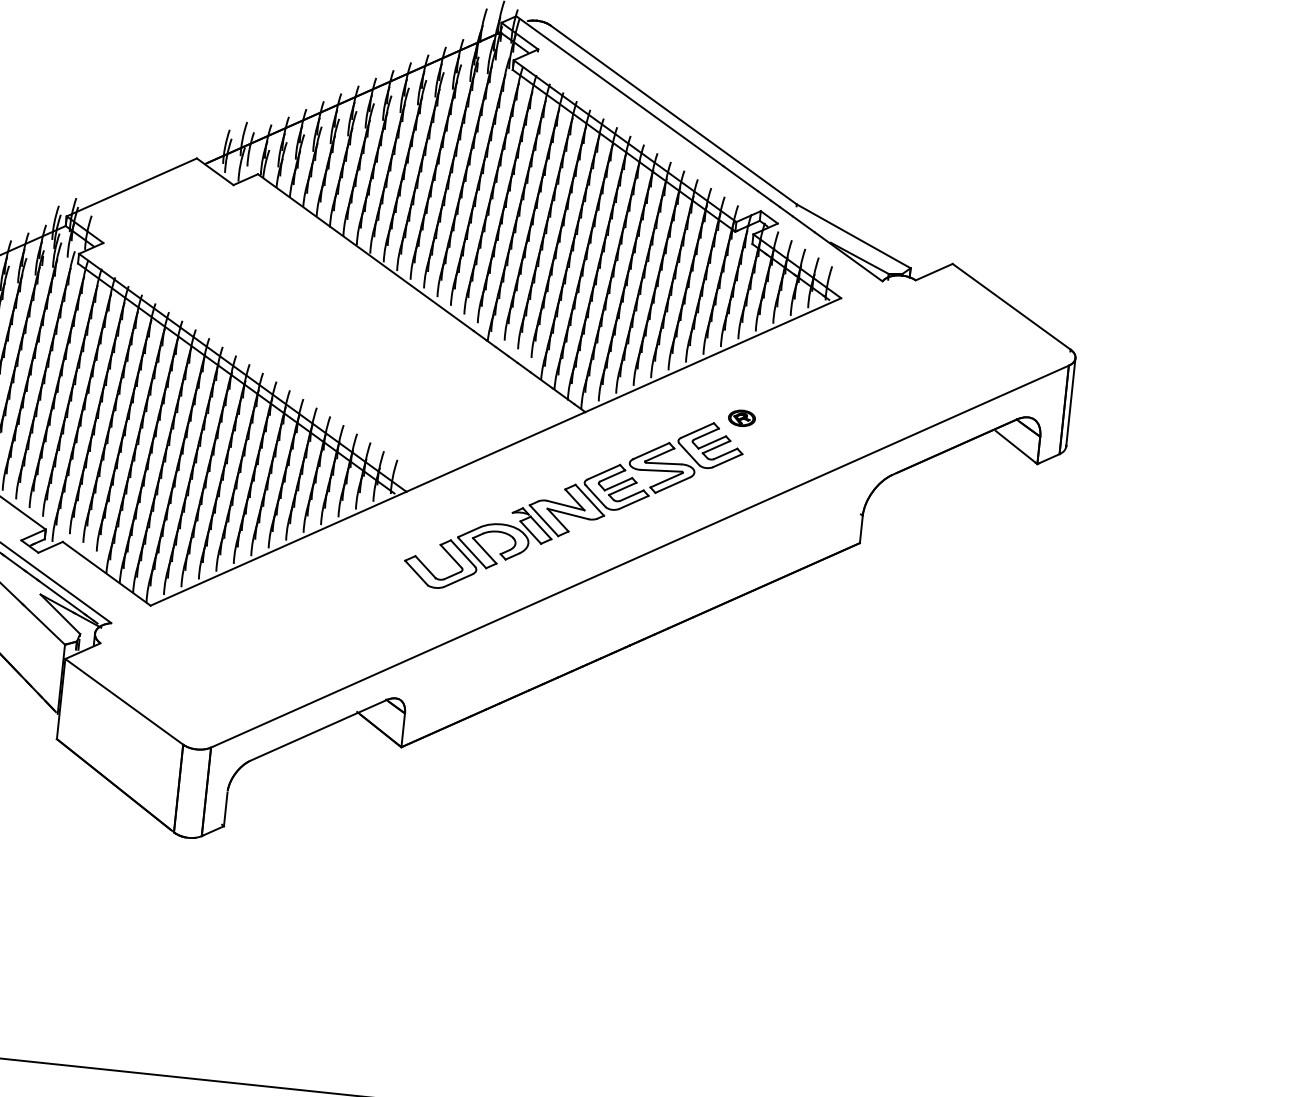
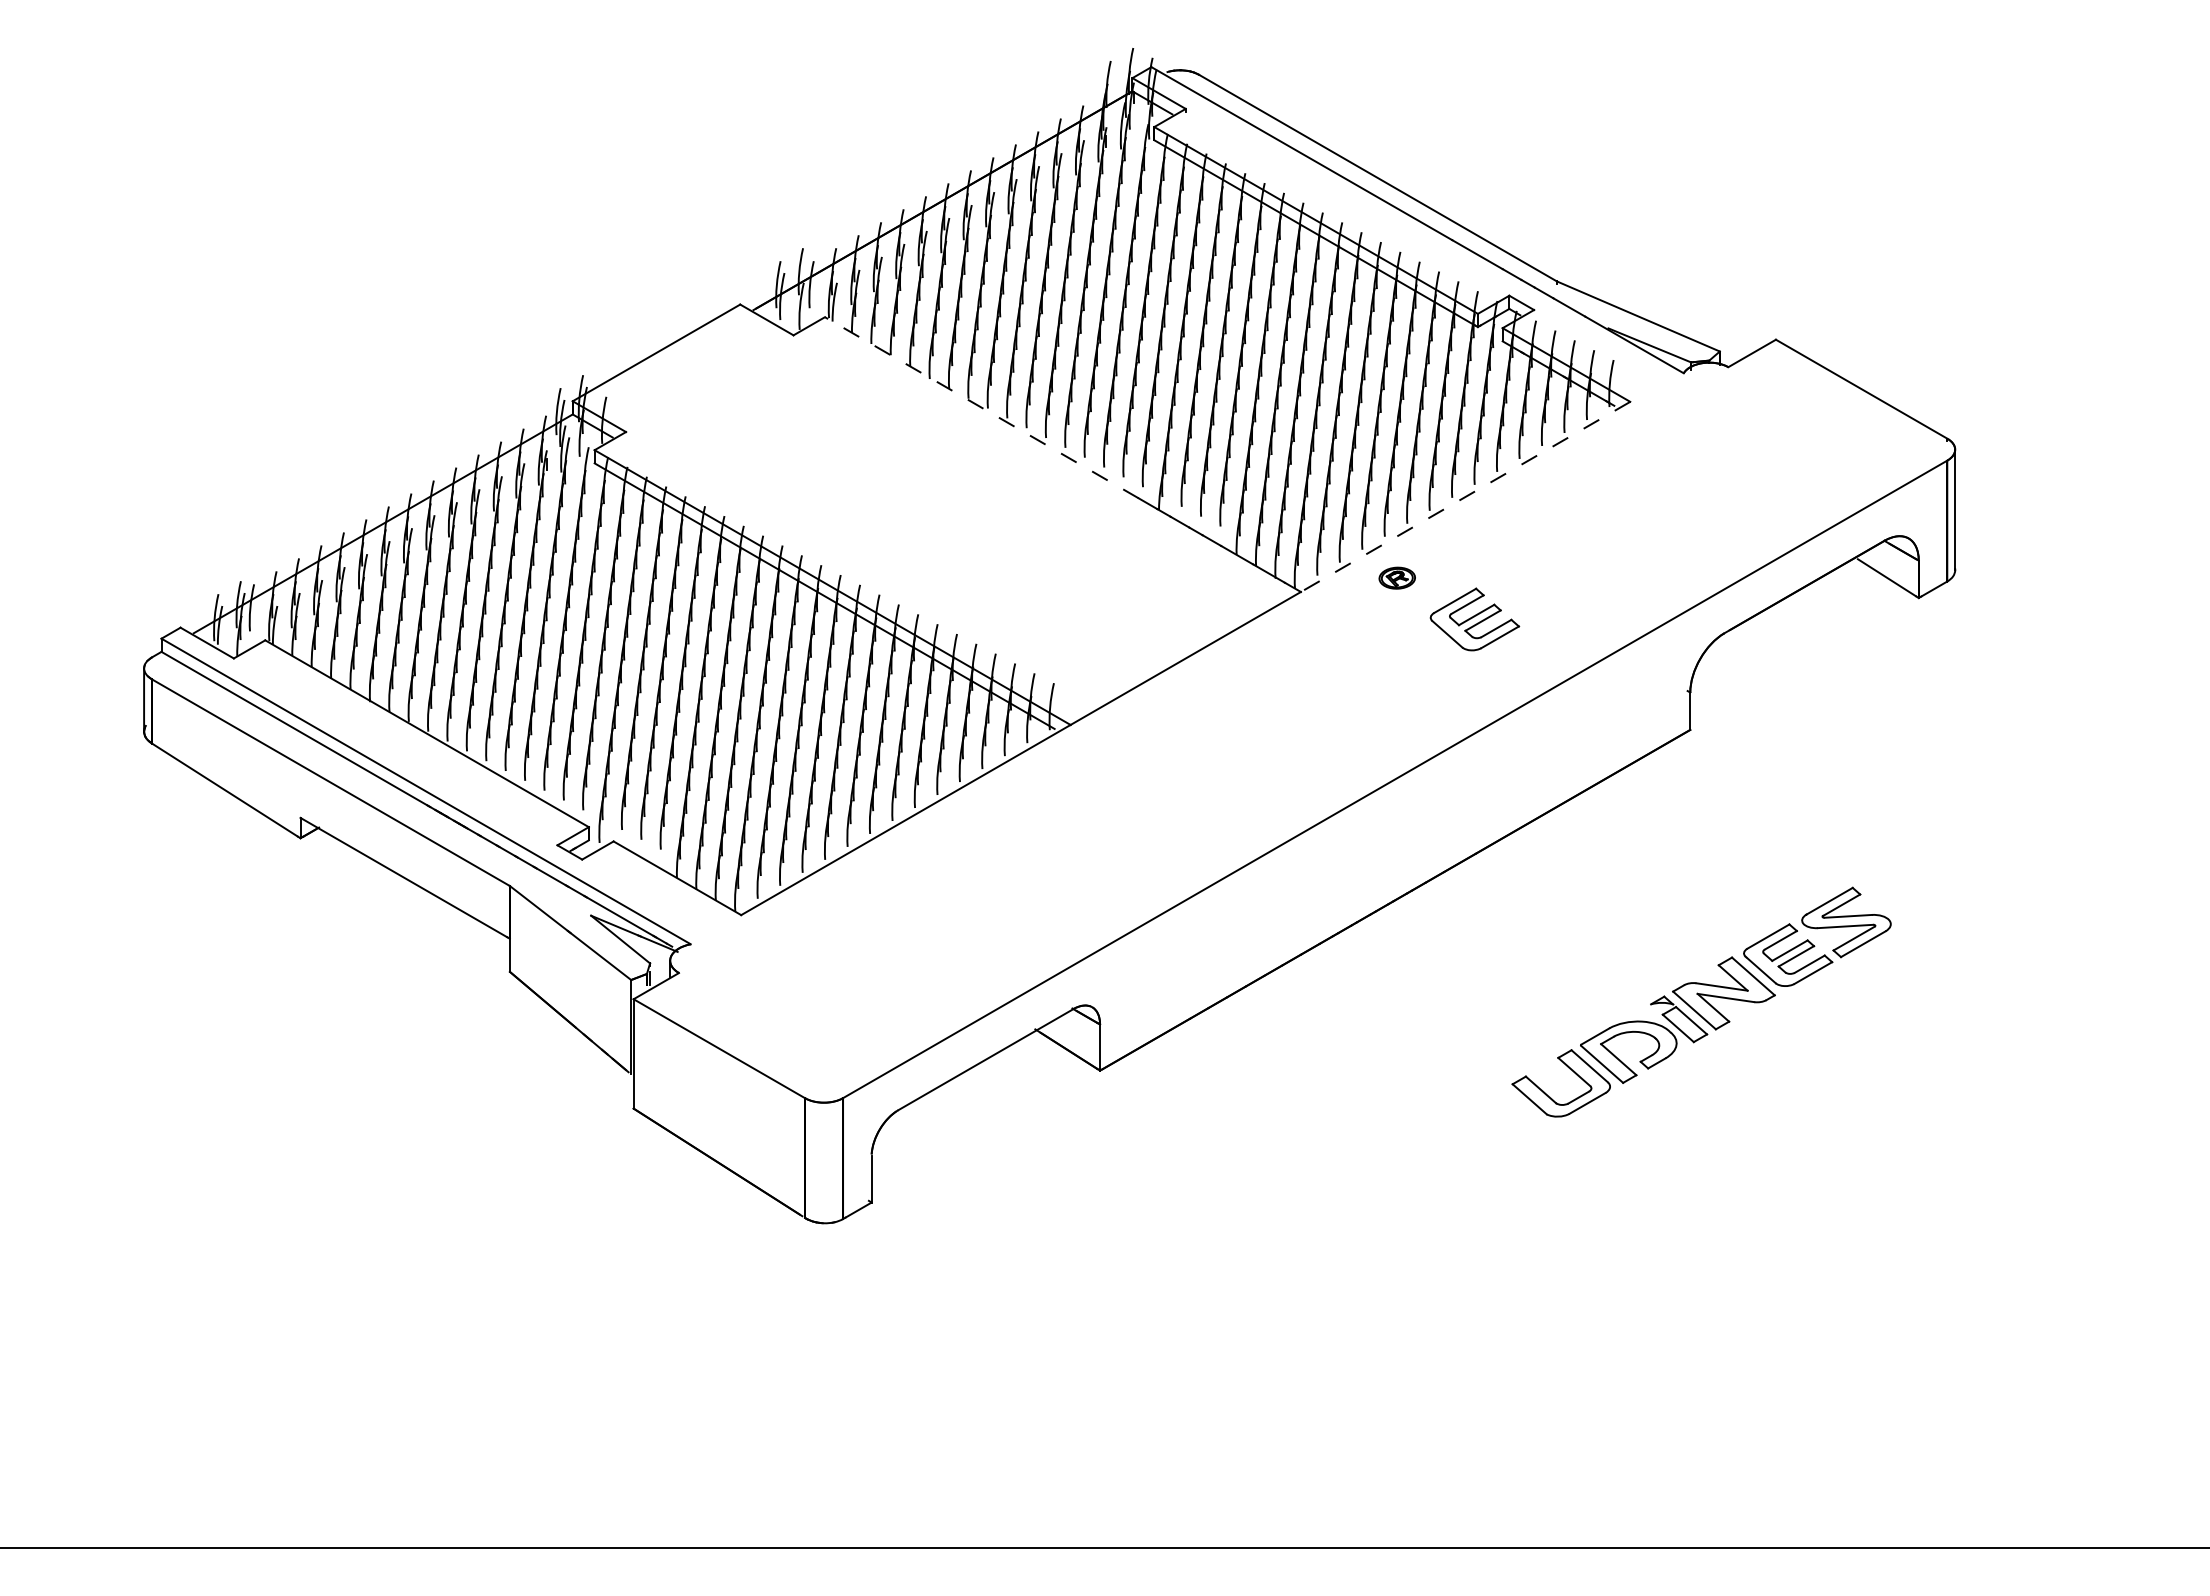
line: (365, 252) -> (981, 407), solid -> dashed
line: (713, 355) -> (1465, 497), solid -> dashed
part: (741, 417) -> (1396, 577), moved
part: (549, 514) -> (1701, 1001), moved

